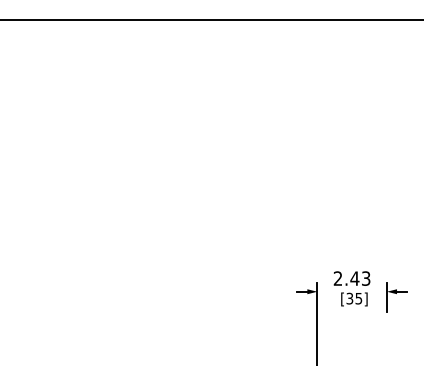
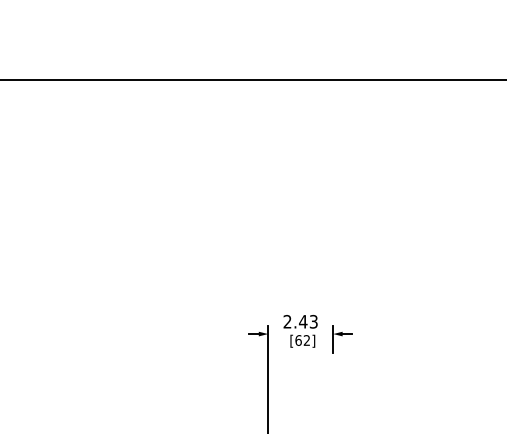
text: (354, 298) -> (302, 340), [35] -> [62]

